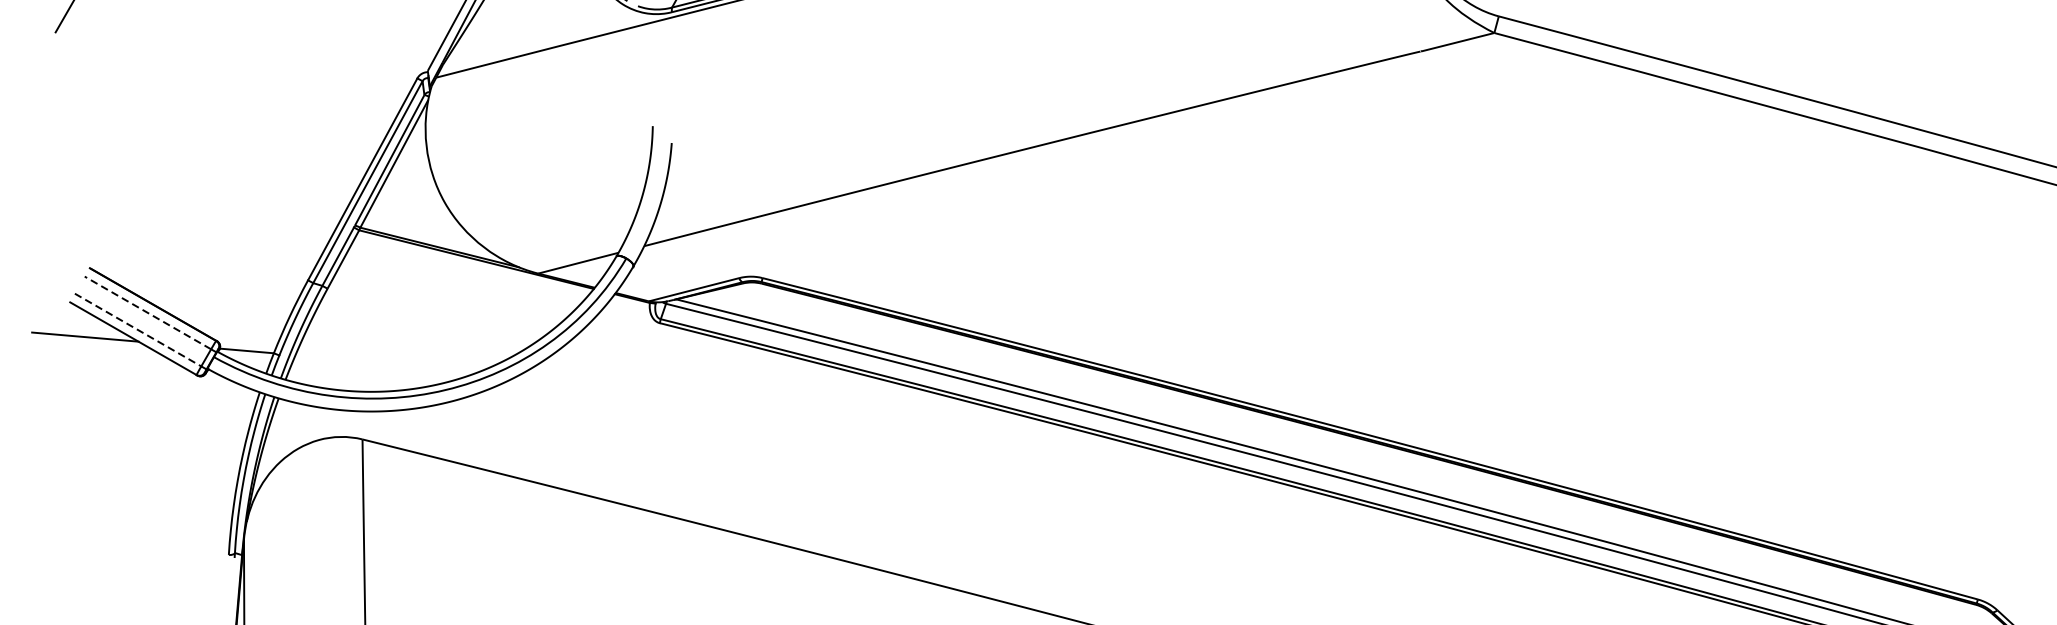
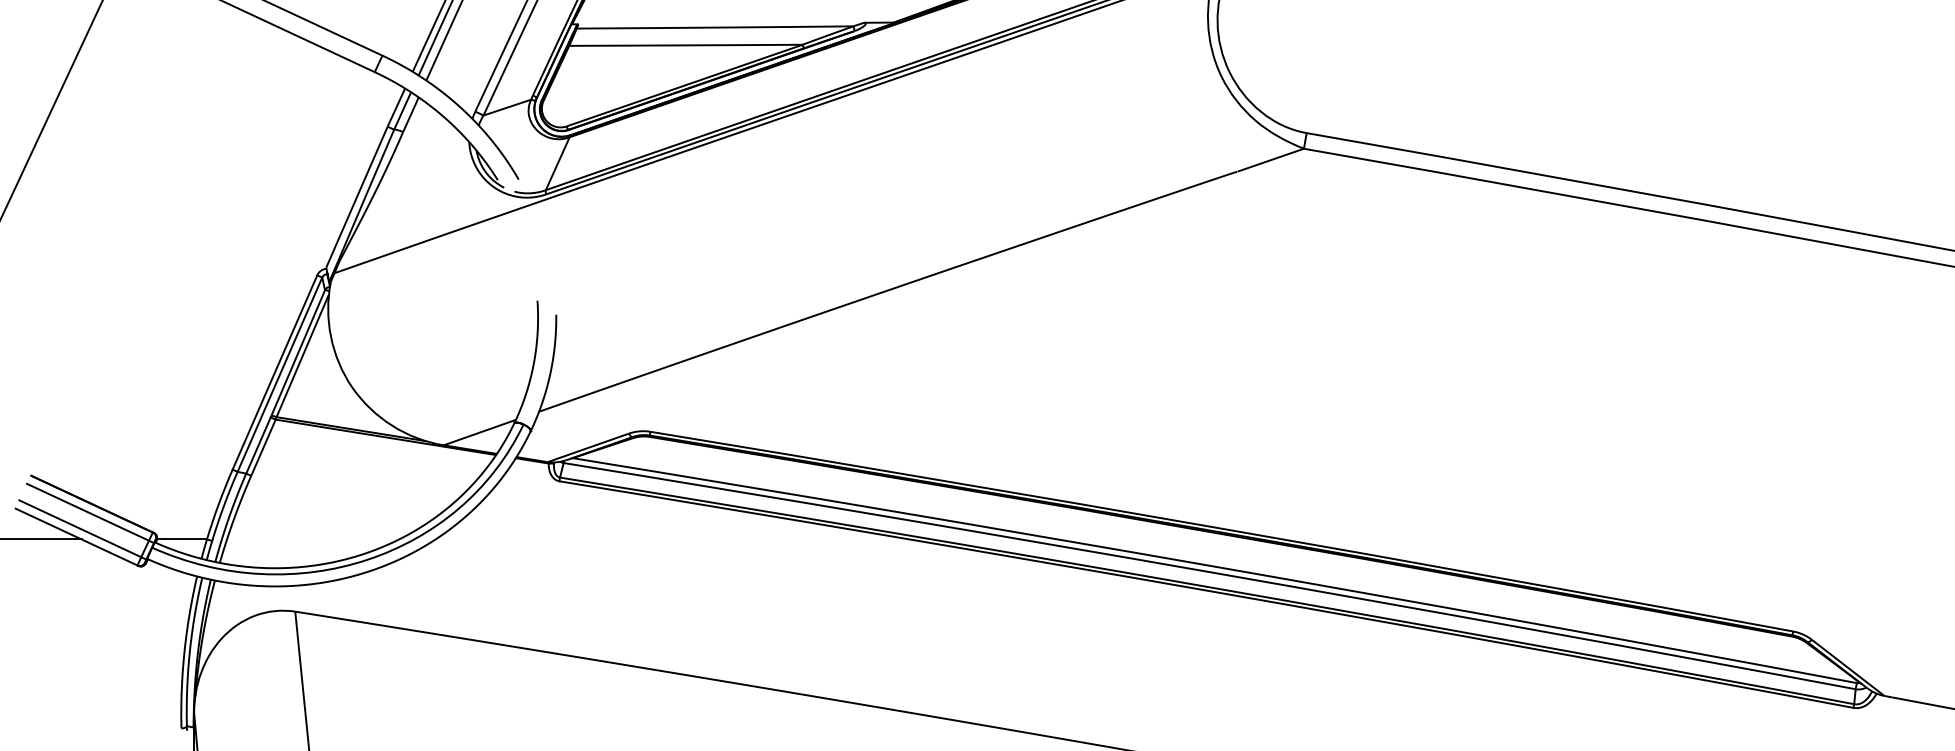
line: (147, 313) -> (87, 512), dashed -> solid
line: (138, 329) -> (80, 528), dashed -> solid

